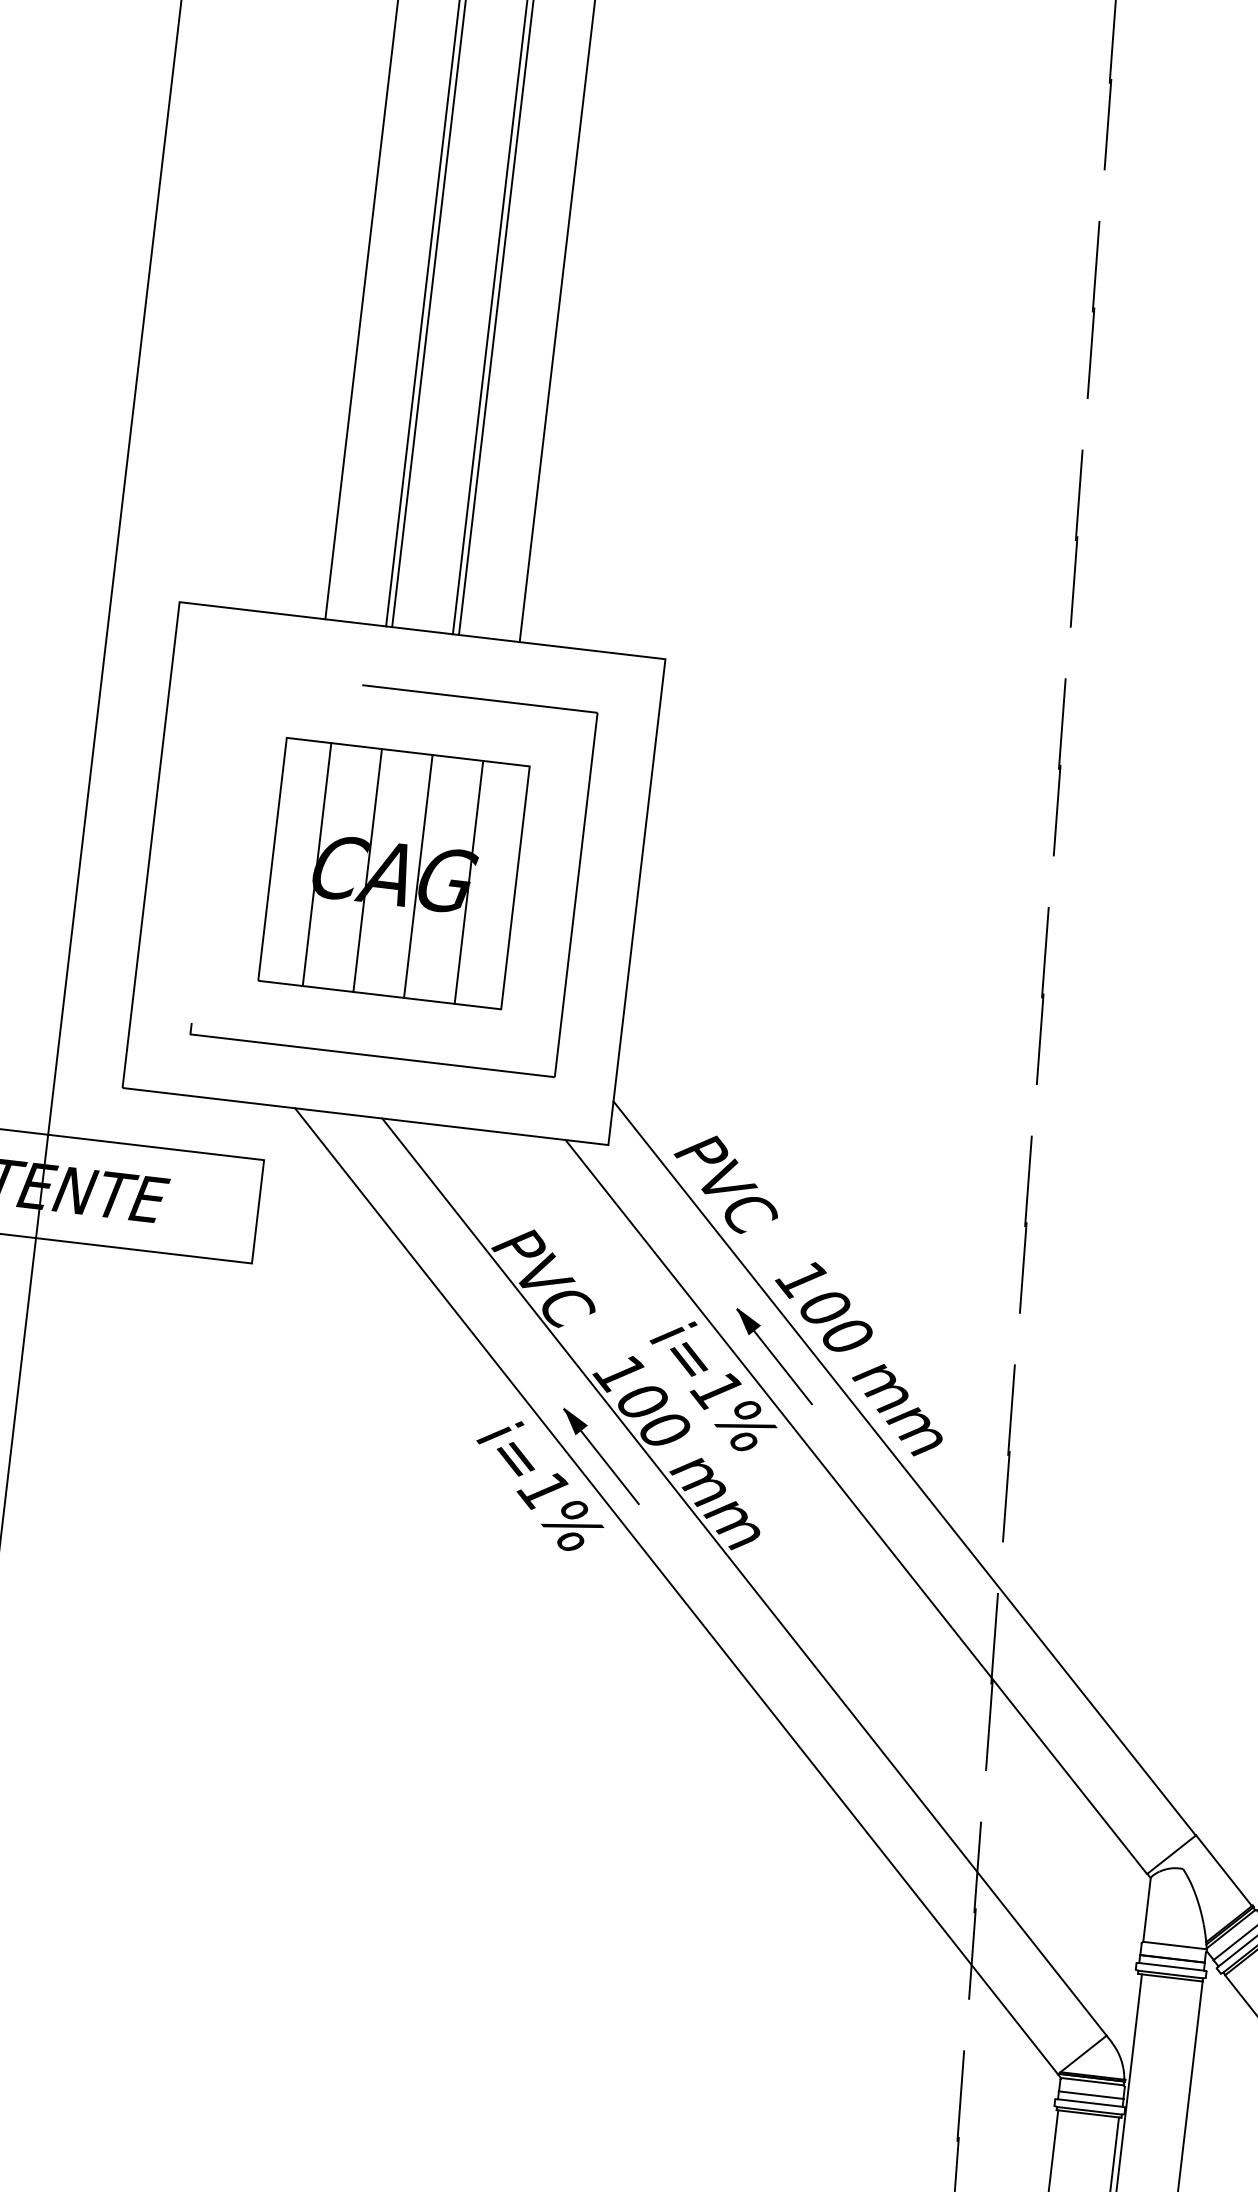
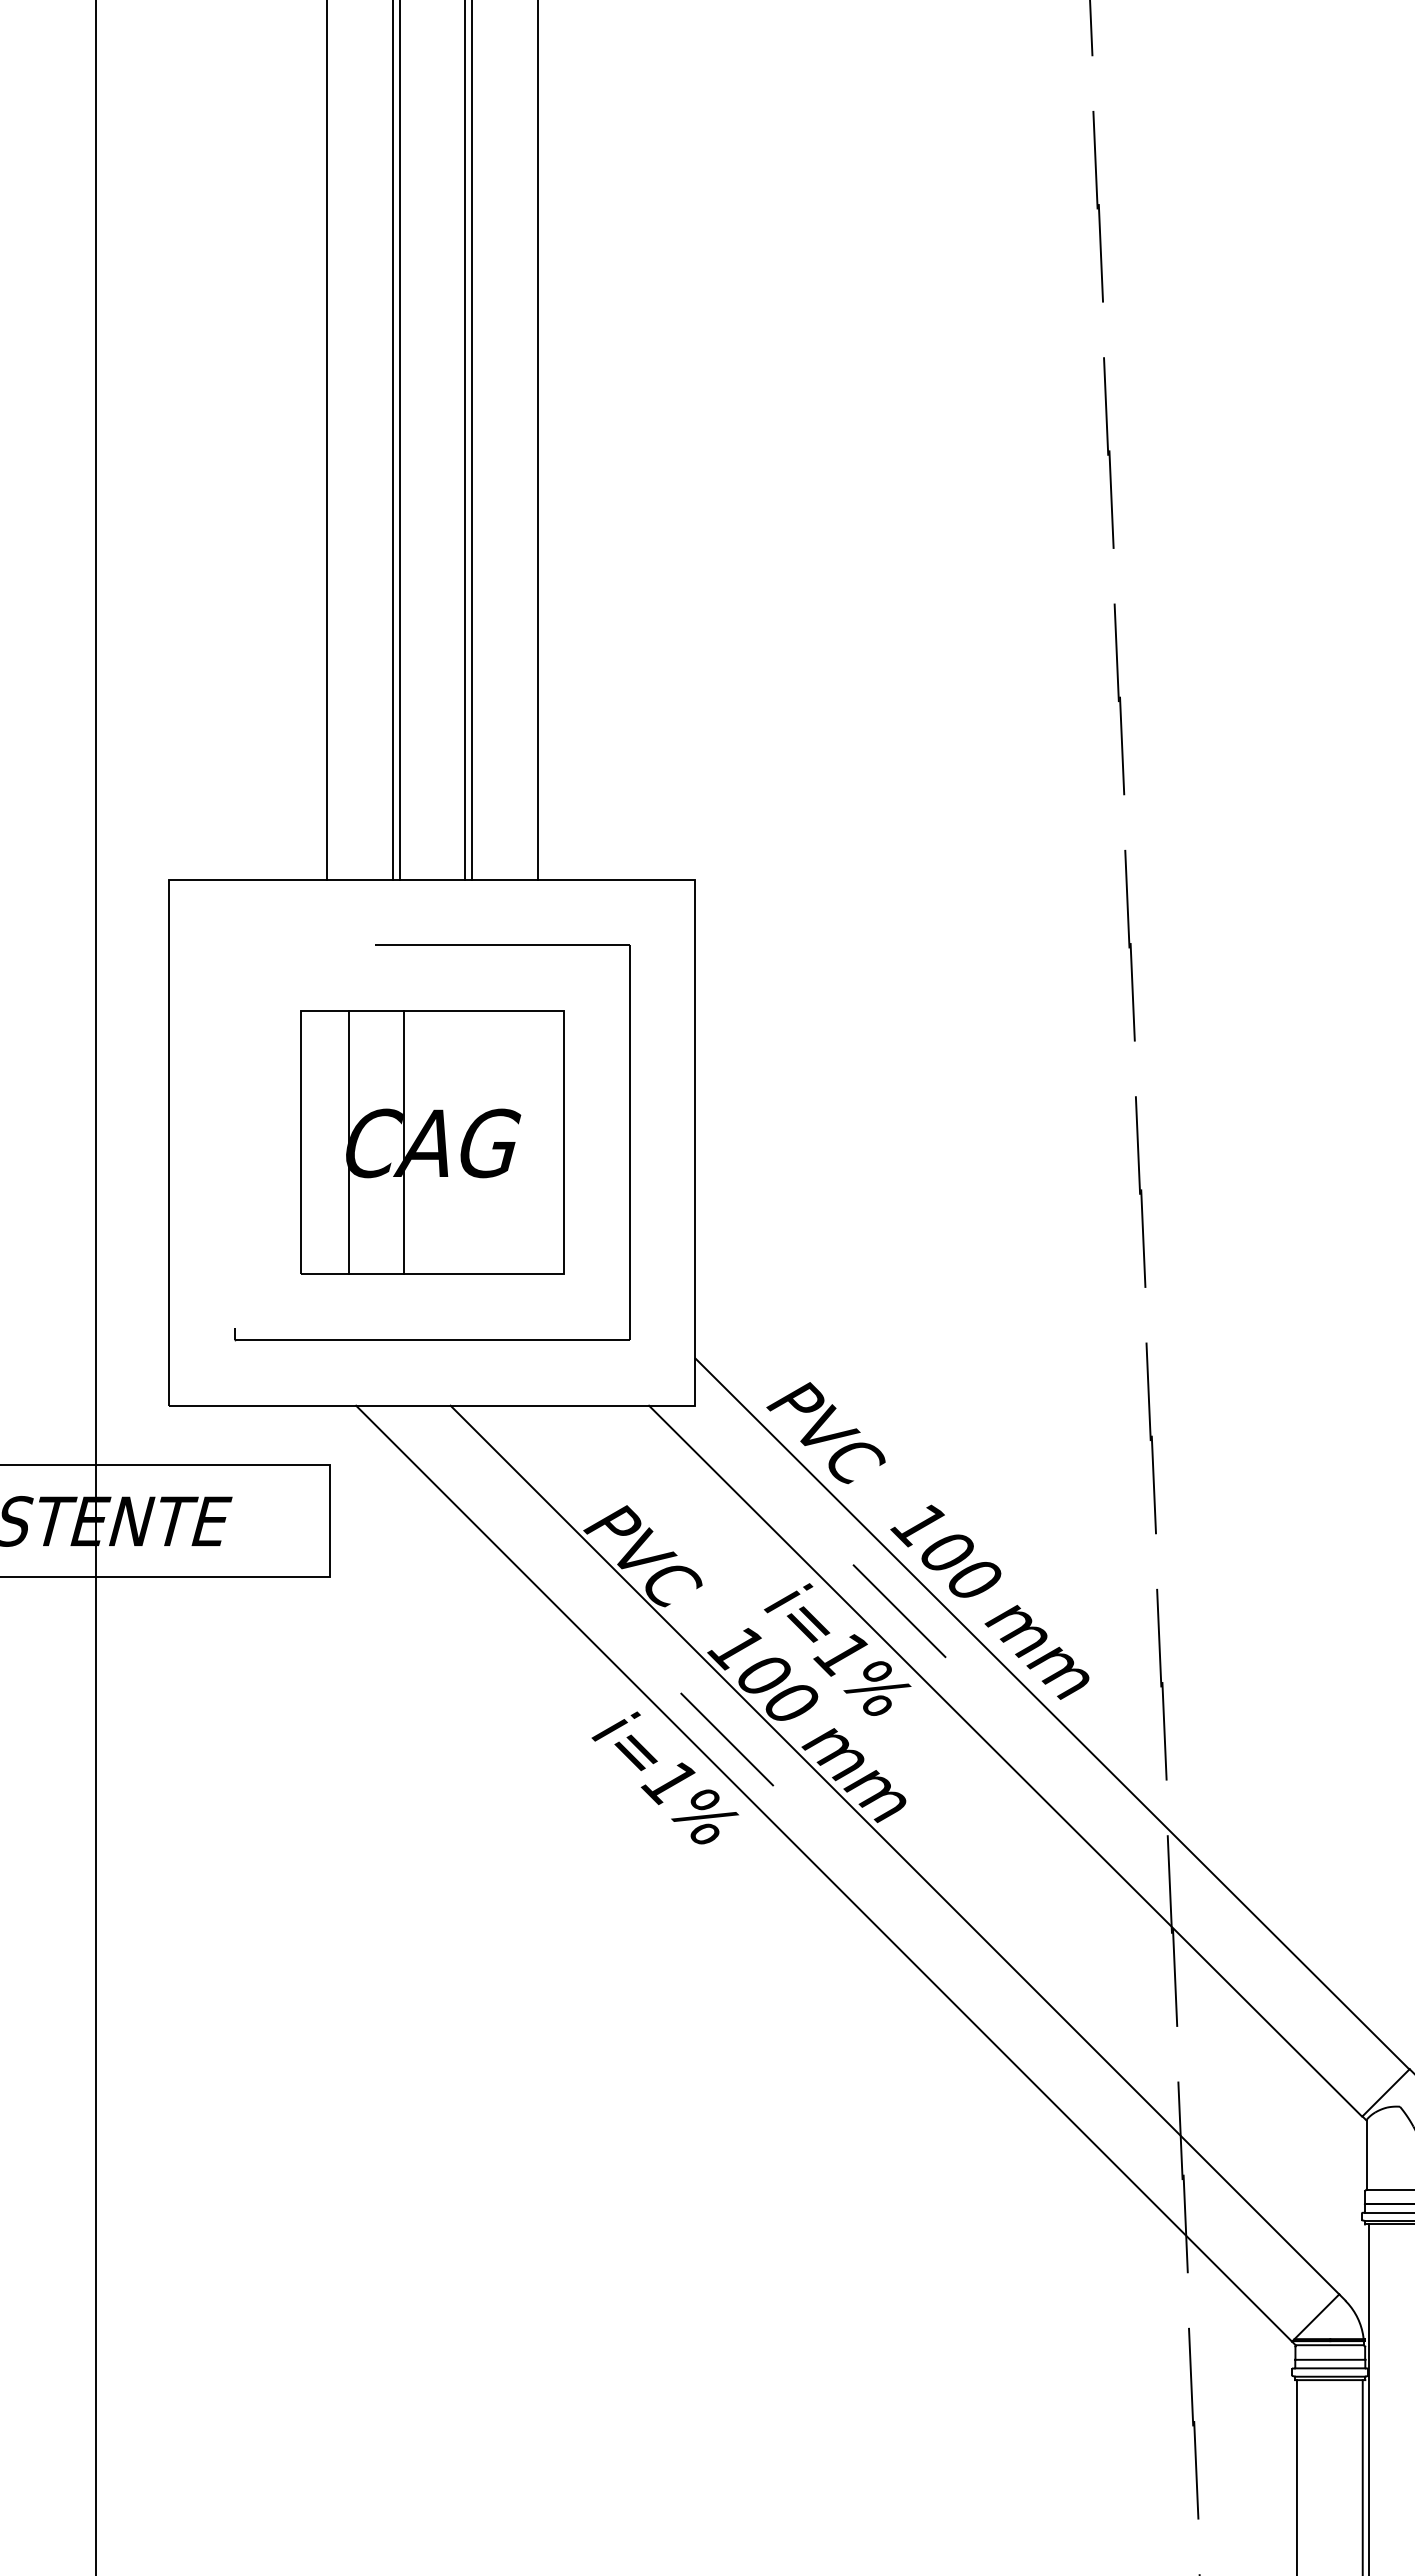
line: (418, 876) -> (458, 1142), removed
line: (468, 882) -> (513, 1142), removed
fill: (747, 1322) -> (866, 1577), removed
fill: (574, 1421) -> (694, 1705), removed

